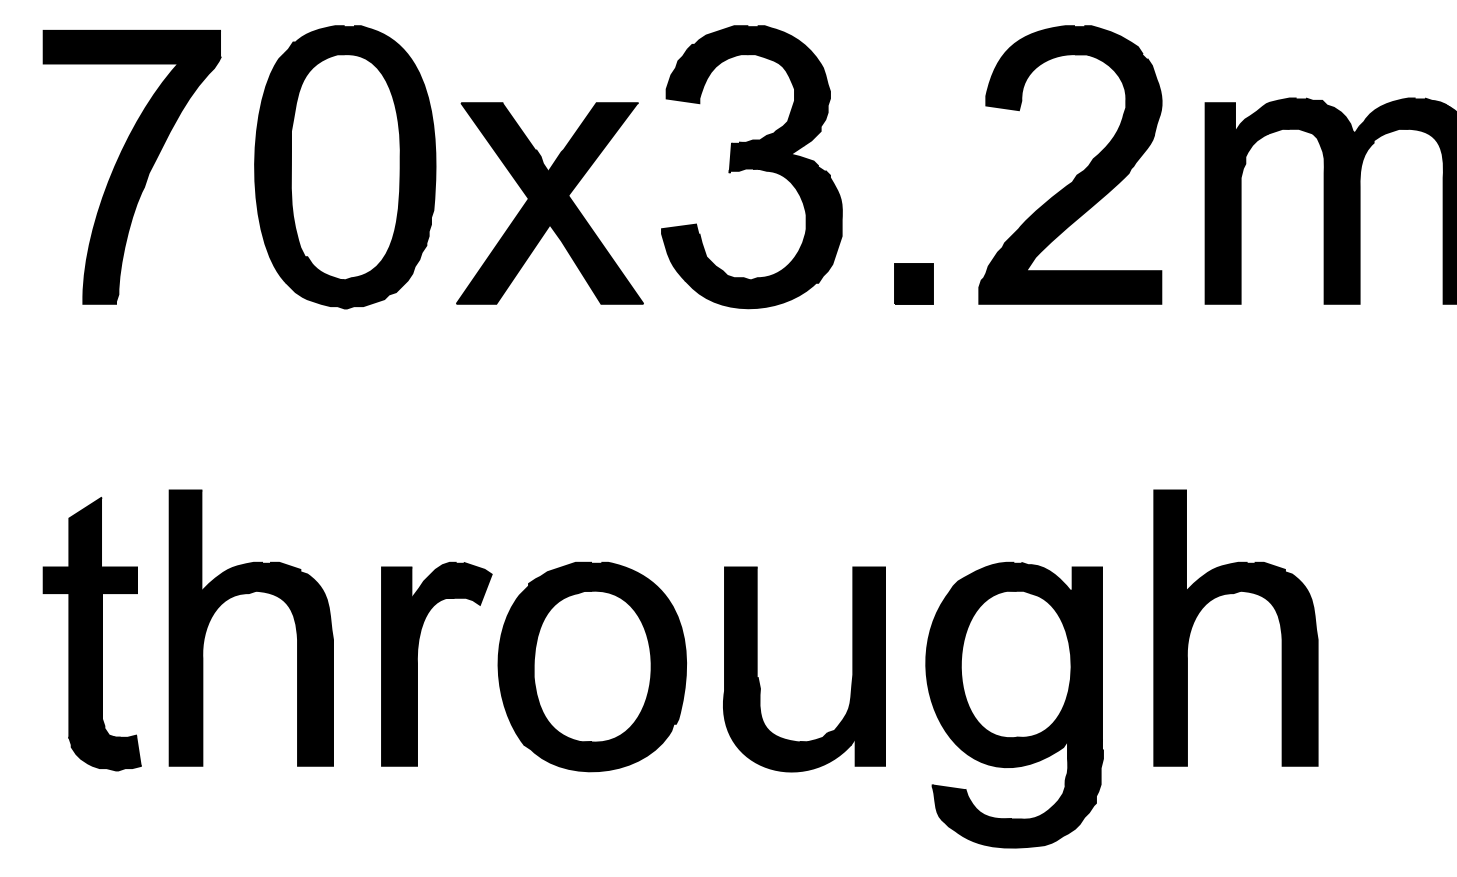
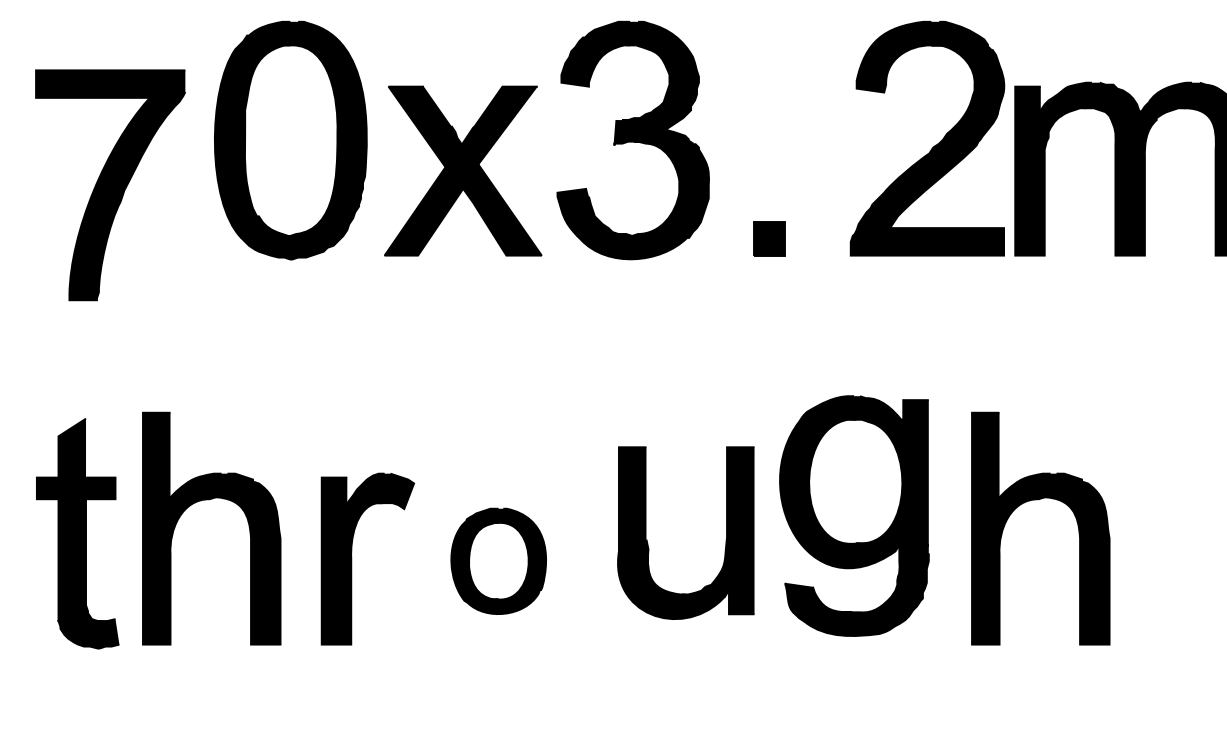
part: (131, 167) -> (109, 185), moved
part: (1076, 174) -> (932, 146), moved
part: (591, 666) -> (498, 560), size x0.6
part: (759, 680) -> (648, 542), moved
part: (1014, 704) -> (854, 515), moved

